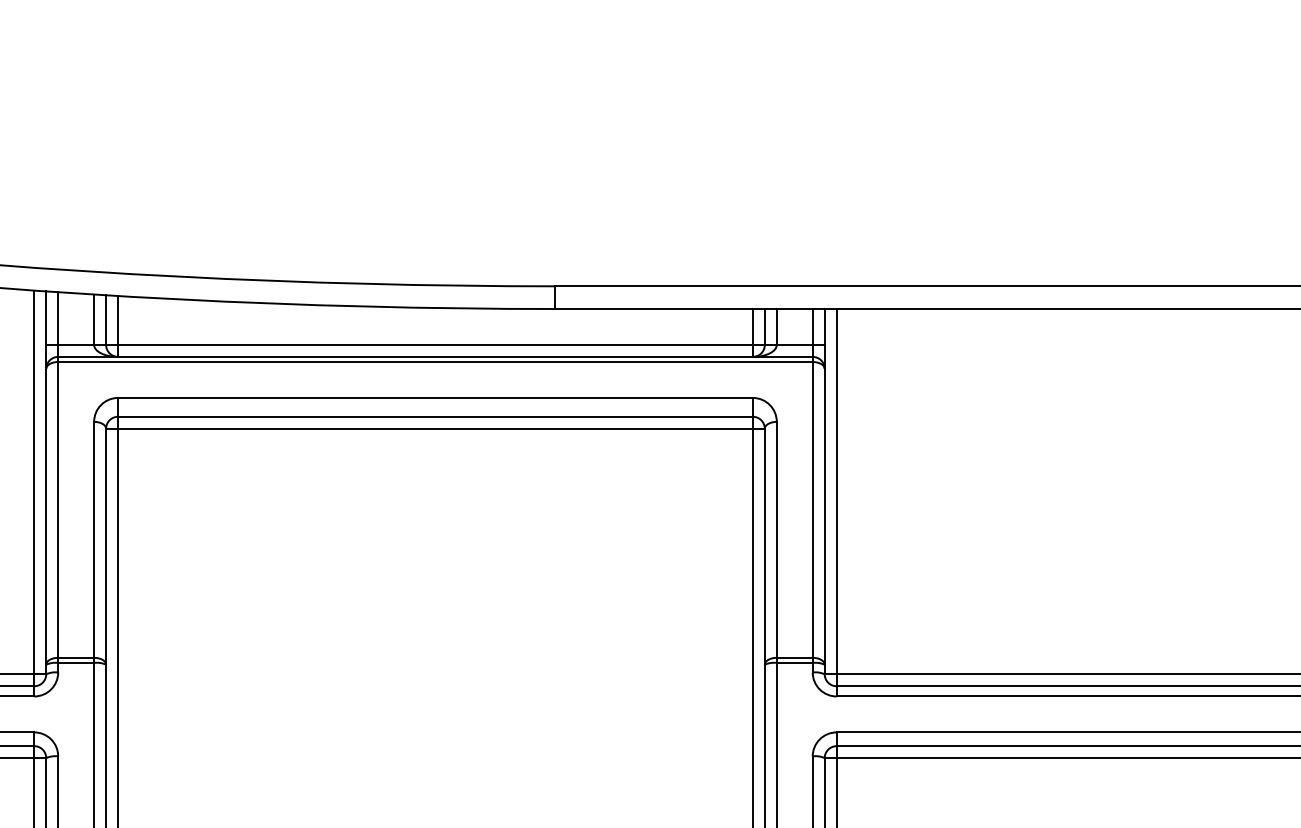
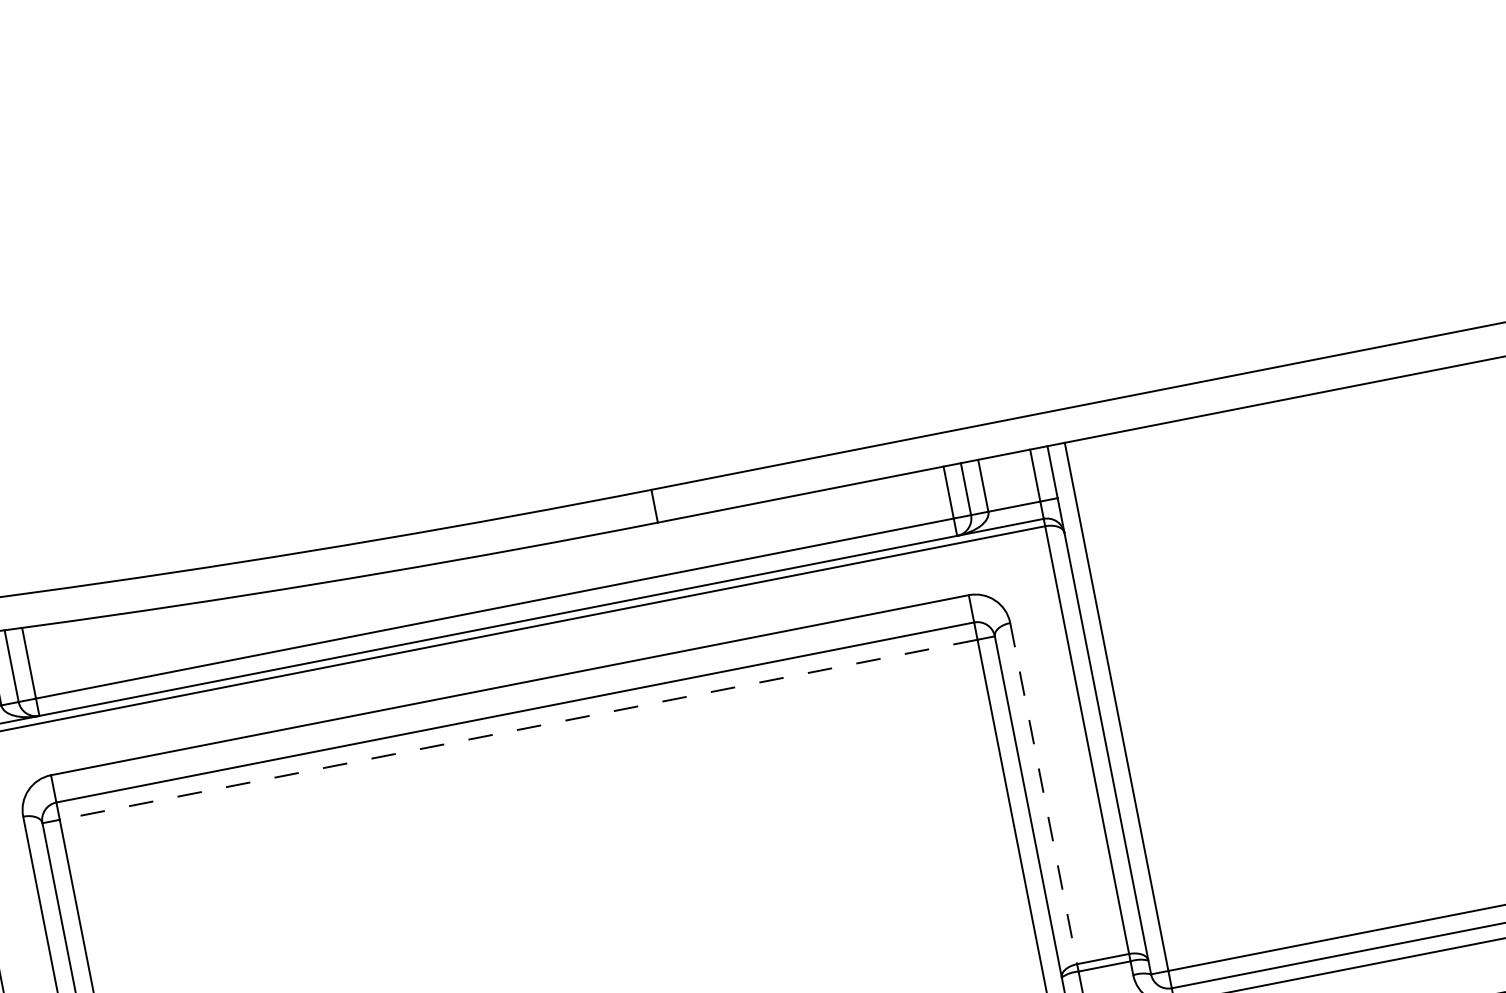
line: (434, 428) -> (517, 729), solid -> dashed
line: (776, 539) -> (1043, 793), solid -> dashed

